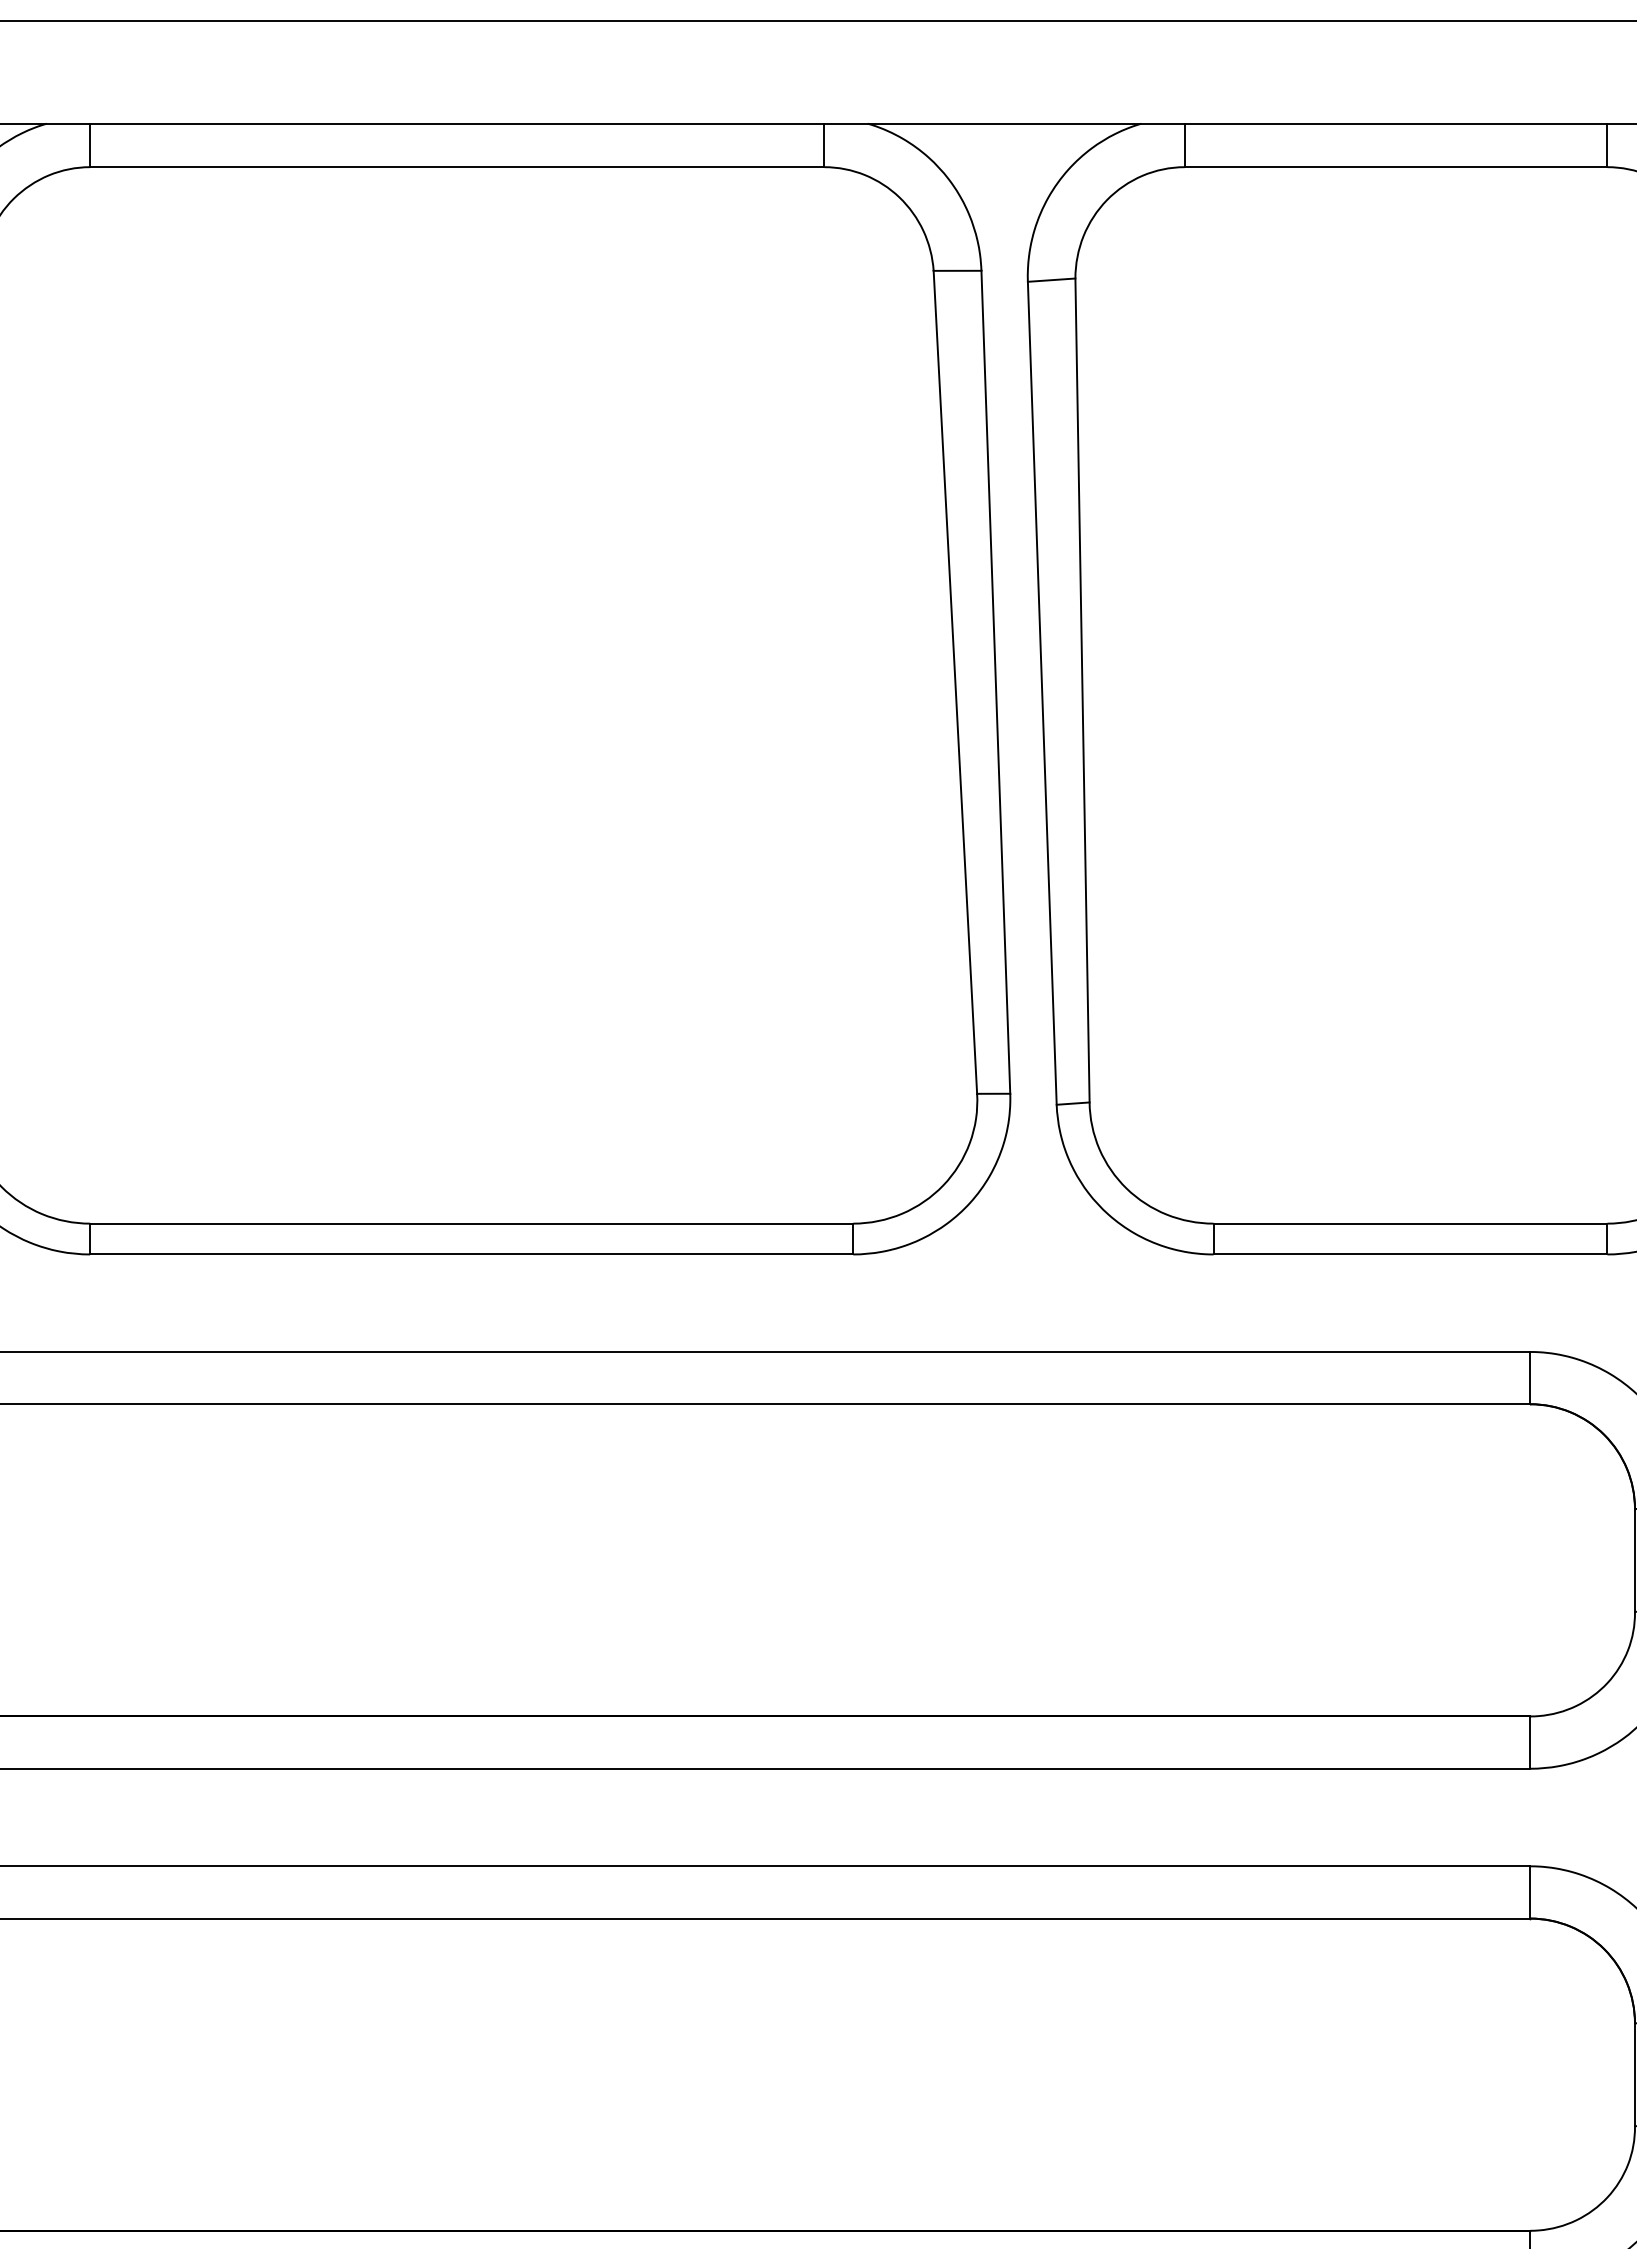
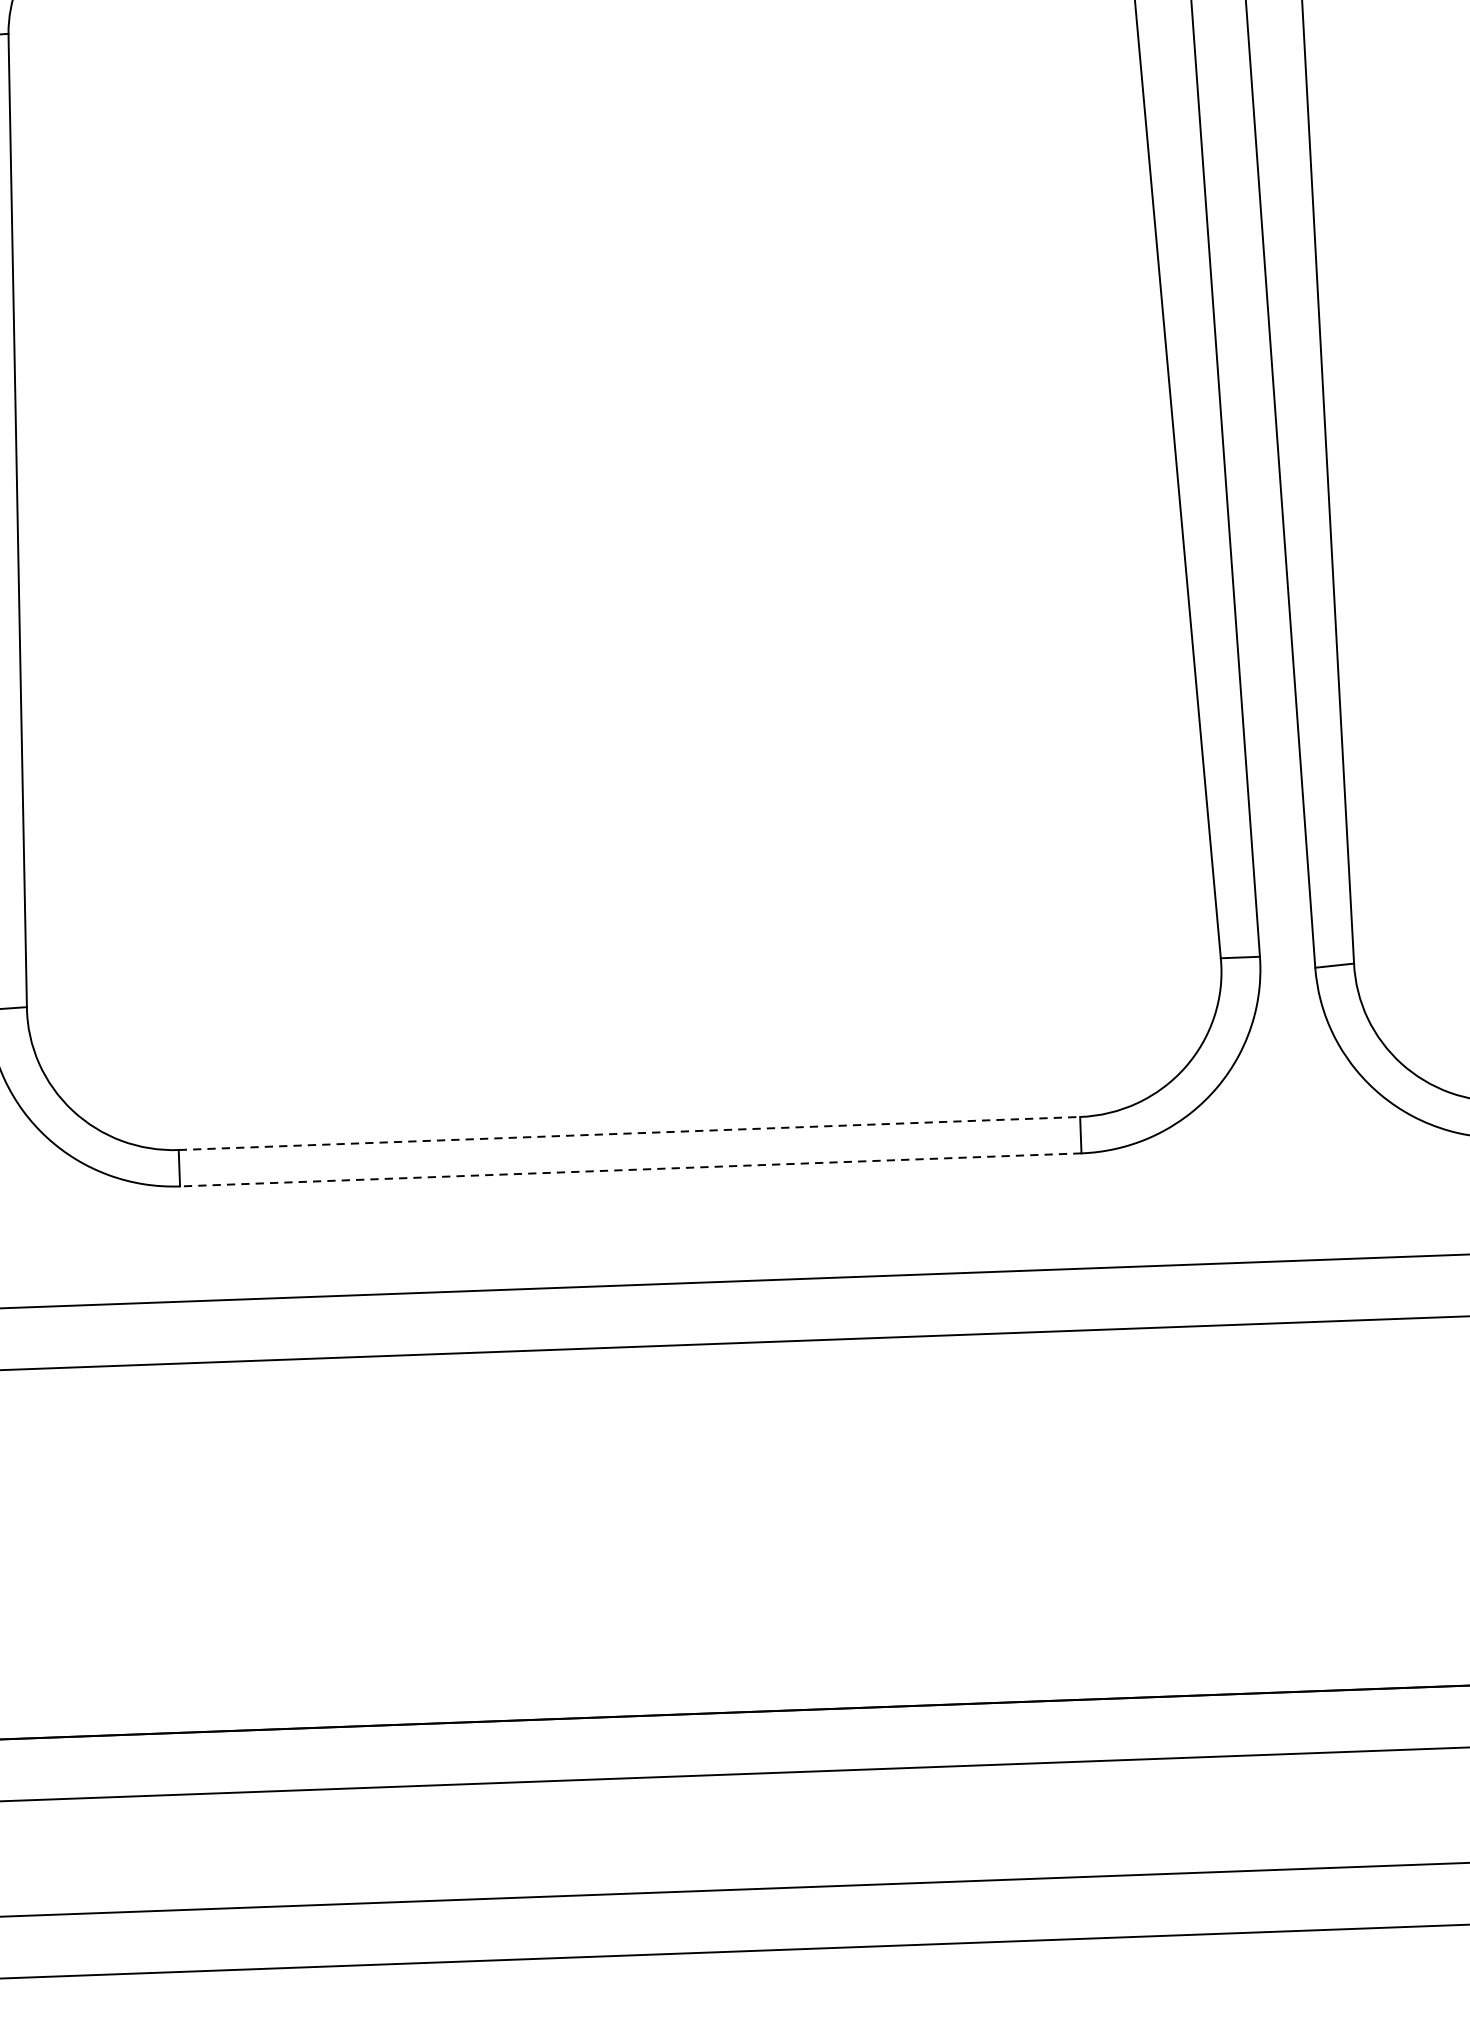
line: (471, 1223) -> (629, 1133), solid -> dashed
line: (471, 1254) -> (630, 1169), solid -> dashed

